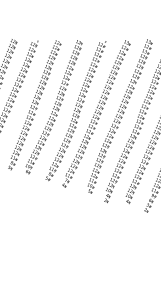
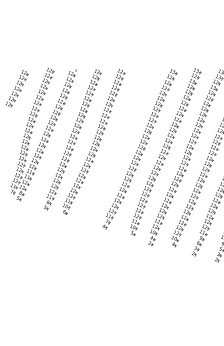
part: (75, 111) -> (117, 146), removed

